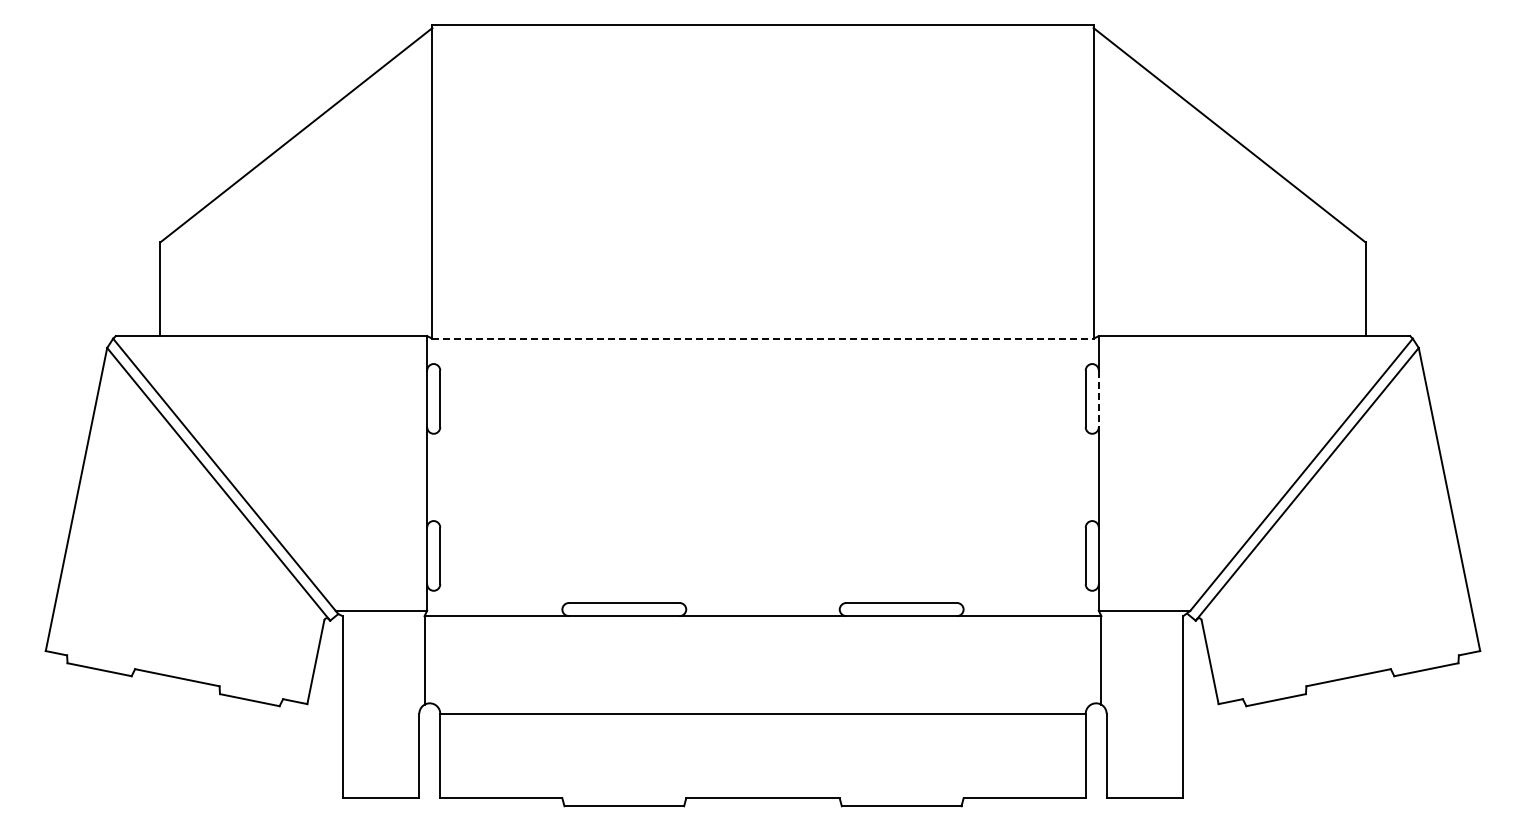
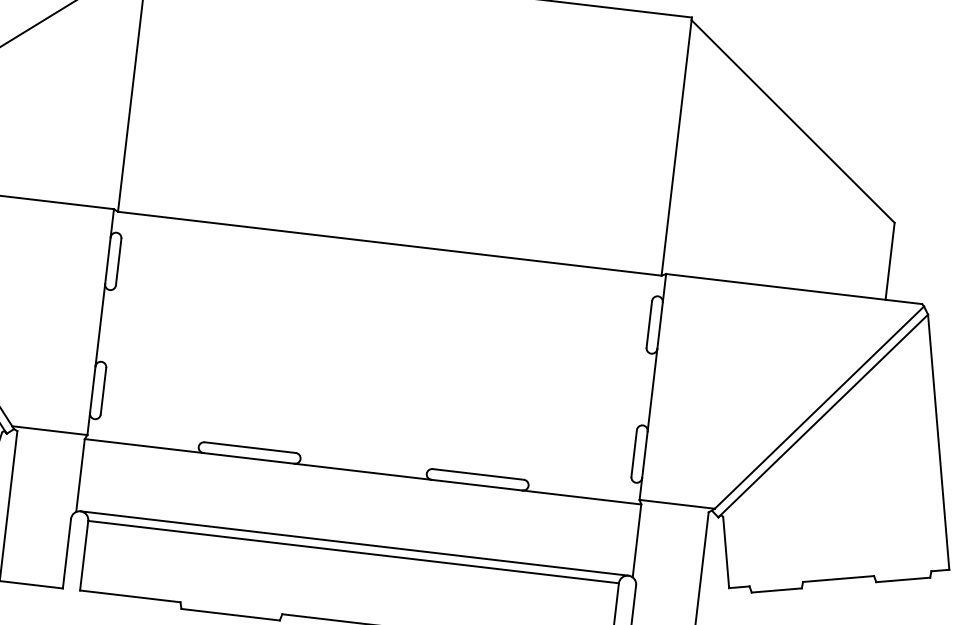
line: (763, 338) -> (390, 243), dashed -> solid
line: (1098, 399) -> (659, 326), dashed -> solid
line: (762, 703) -> (354, 543), added

